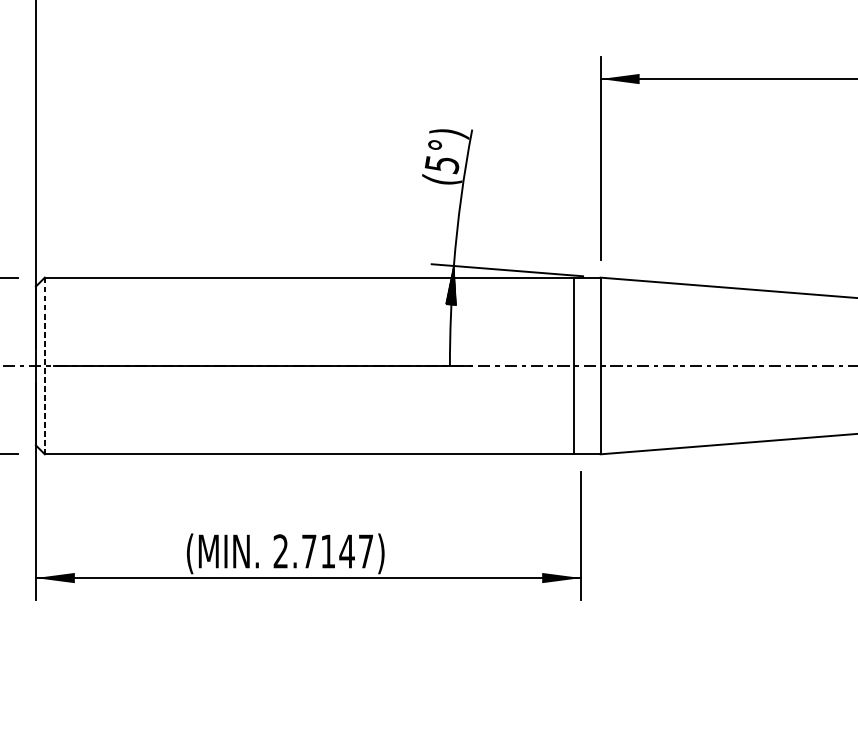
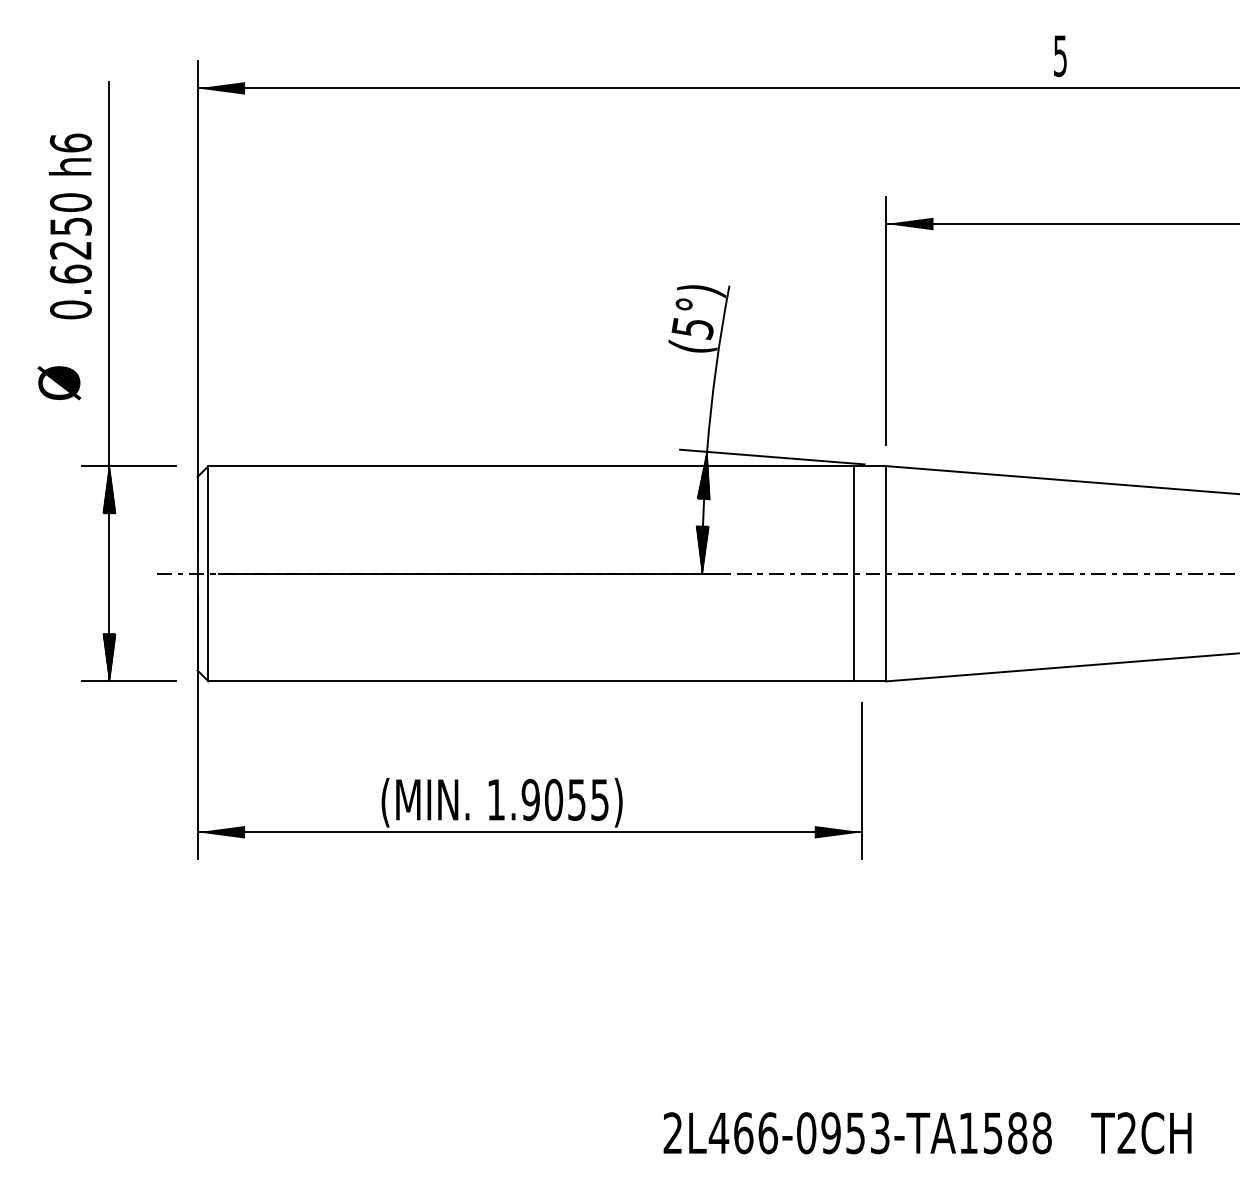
hatch: (450, 346) -> (702, 549), added
line: (44, 365) -> (208, 573), dashed -> solid
text: (322, 551) -> (547, 799), 2.7147) -> 1.9055)

